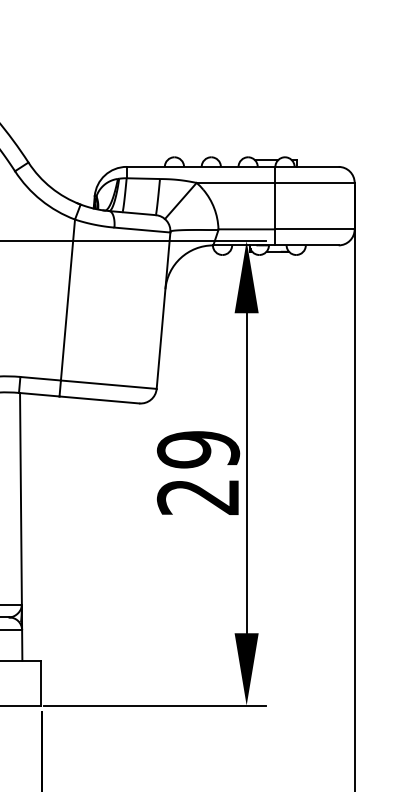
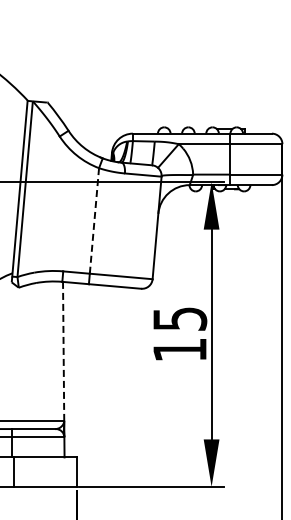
line: (68, 299) -> (94, 220), solid -> dashed
text: (197, 473) -> (179, 334), 29 -> 15
line: (20, 499) -> (63, 351), solid -> dashed

